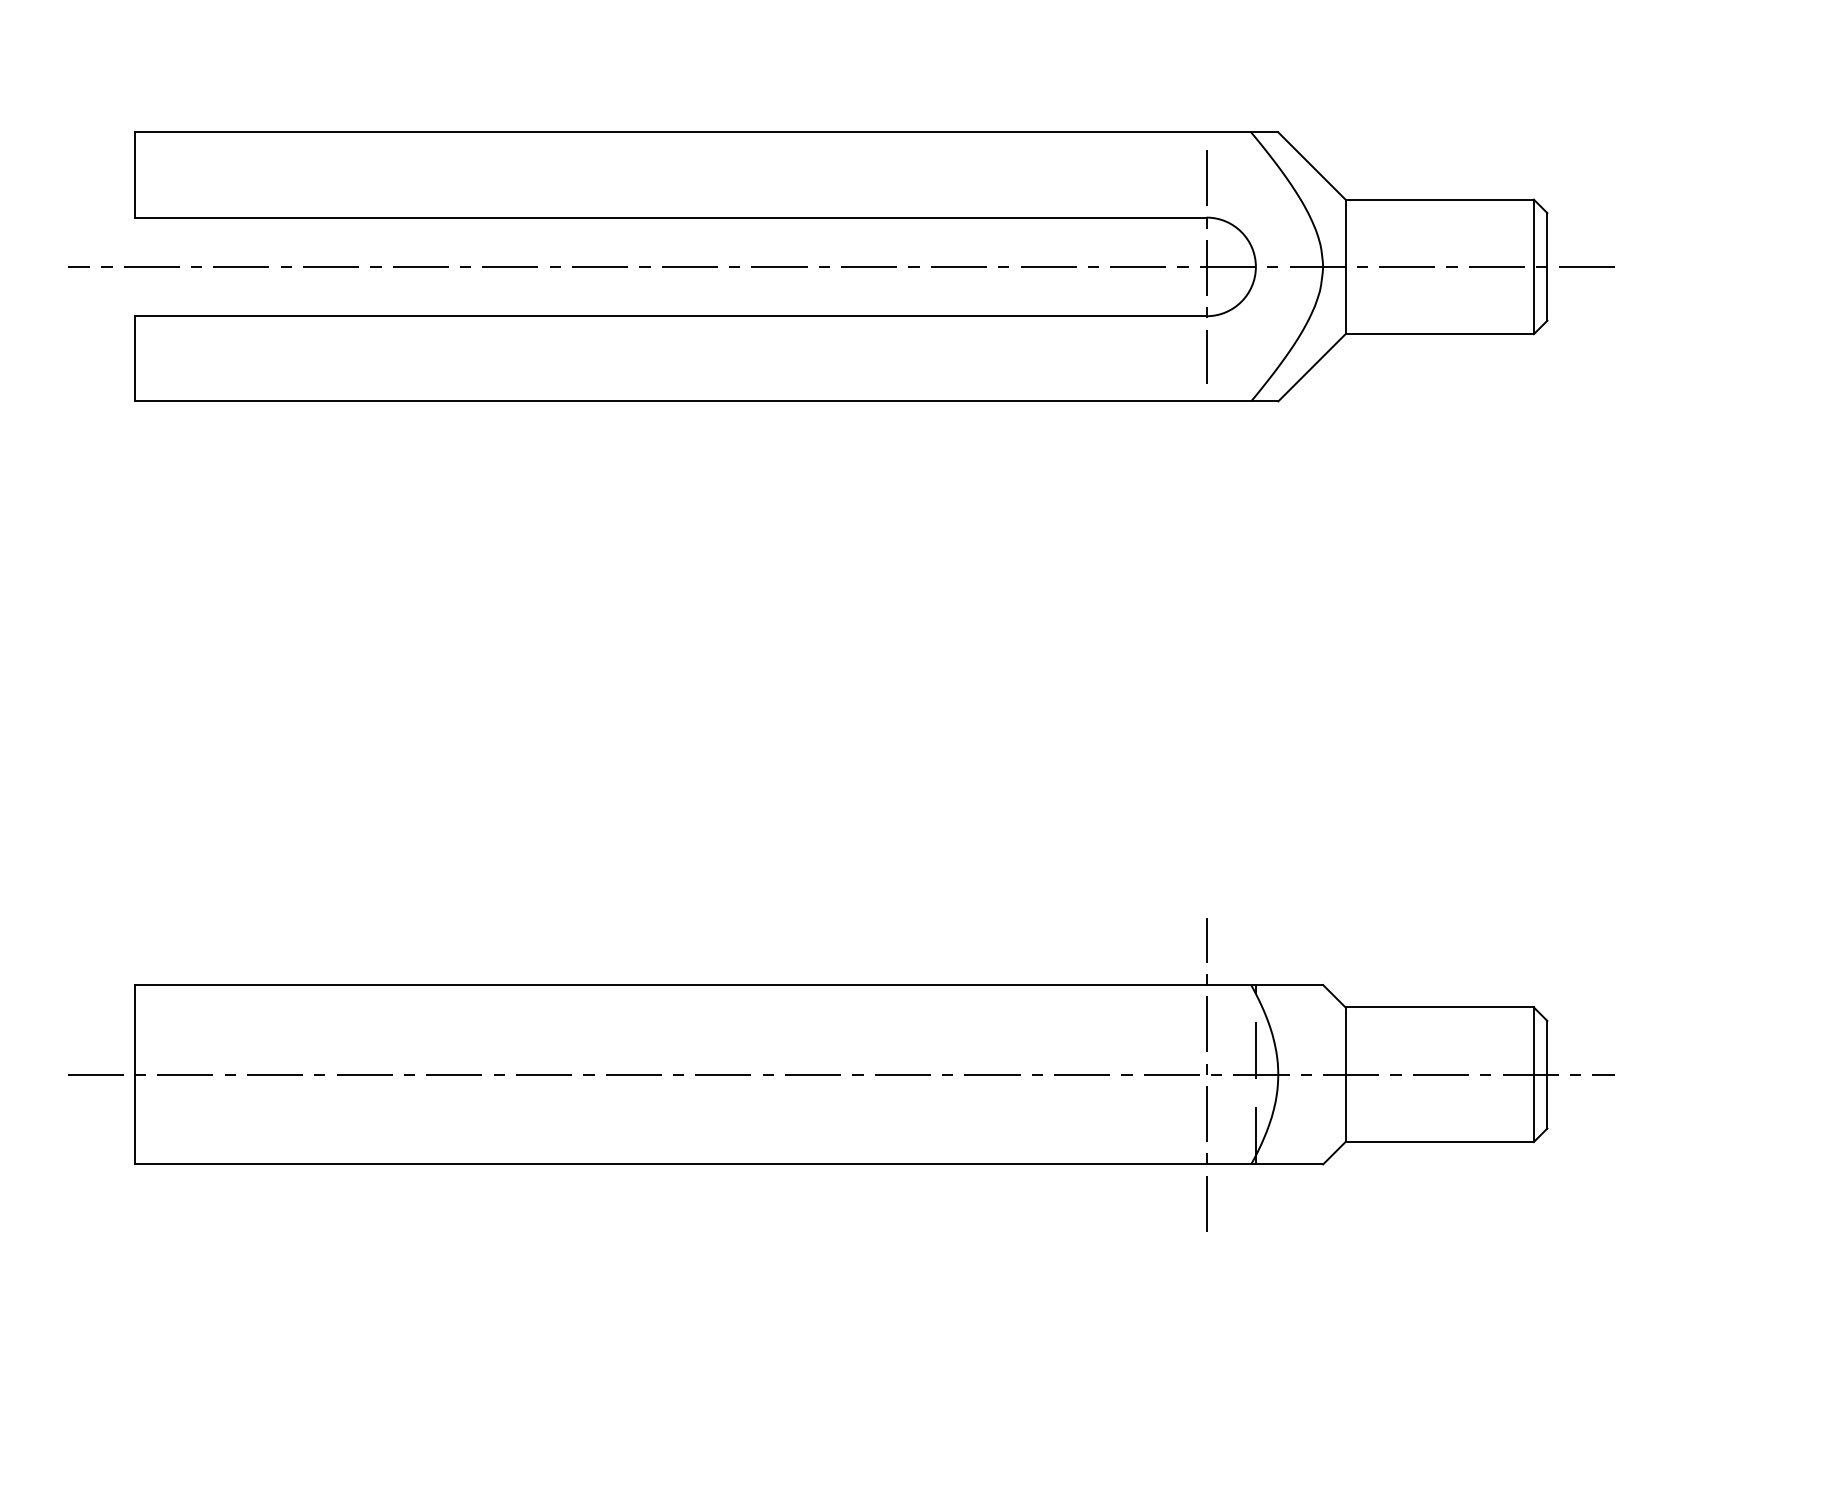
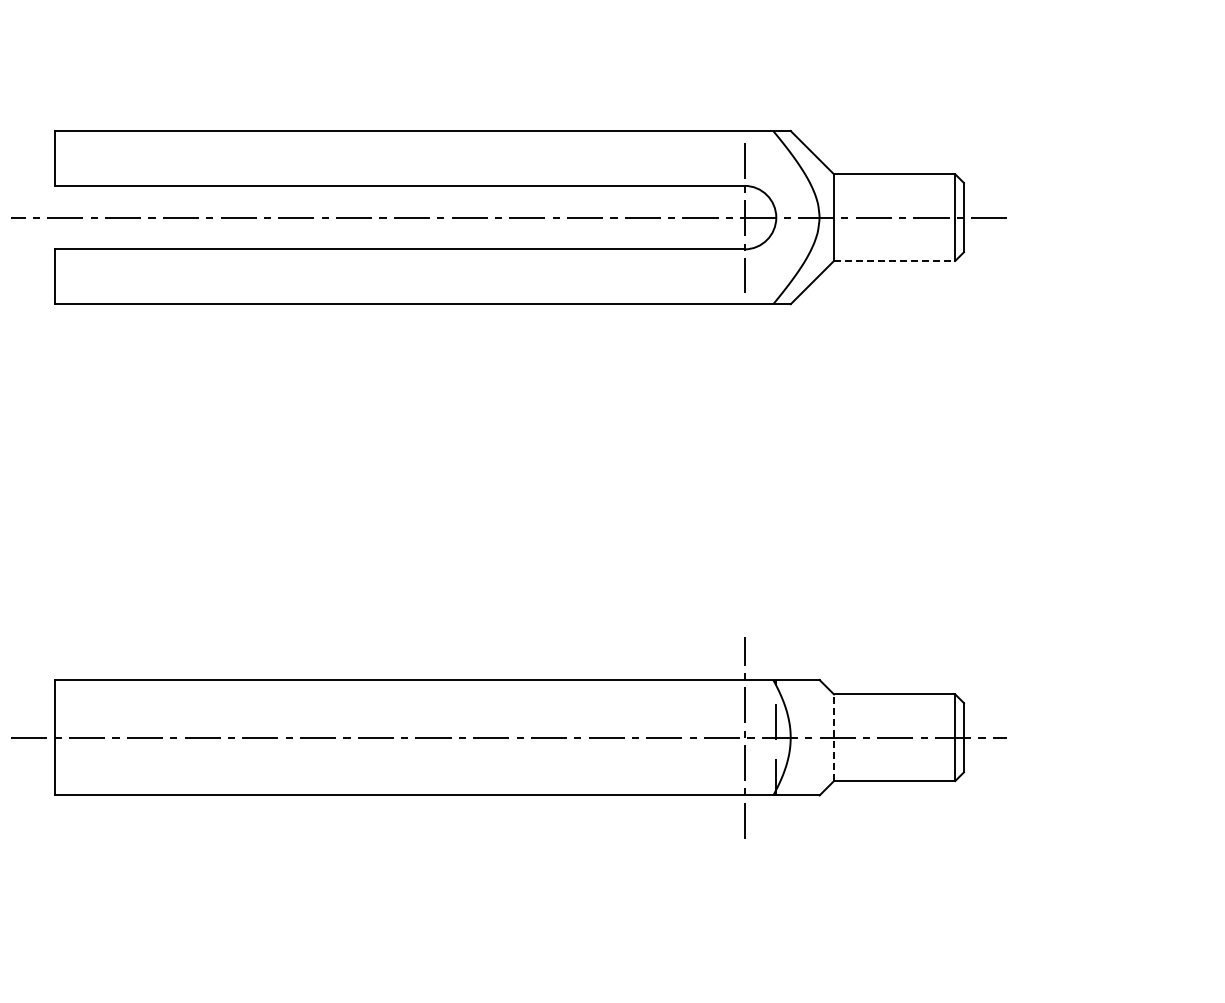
line: (1439, 333) -> (894, 260), solid -> dashed
line: (1346, 1074) -> (834, 737), solid -> dashed

